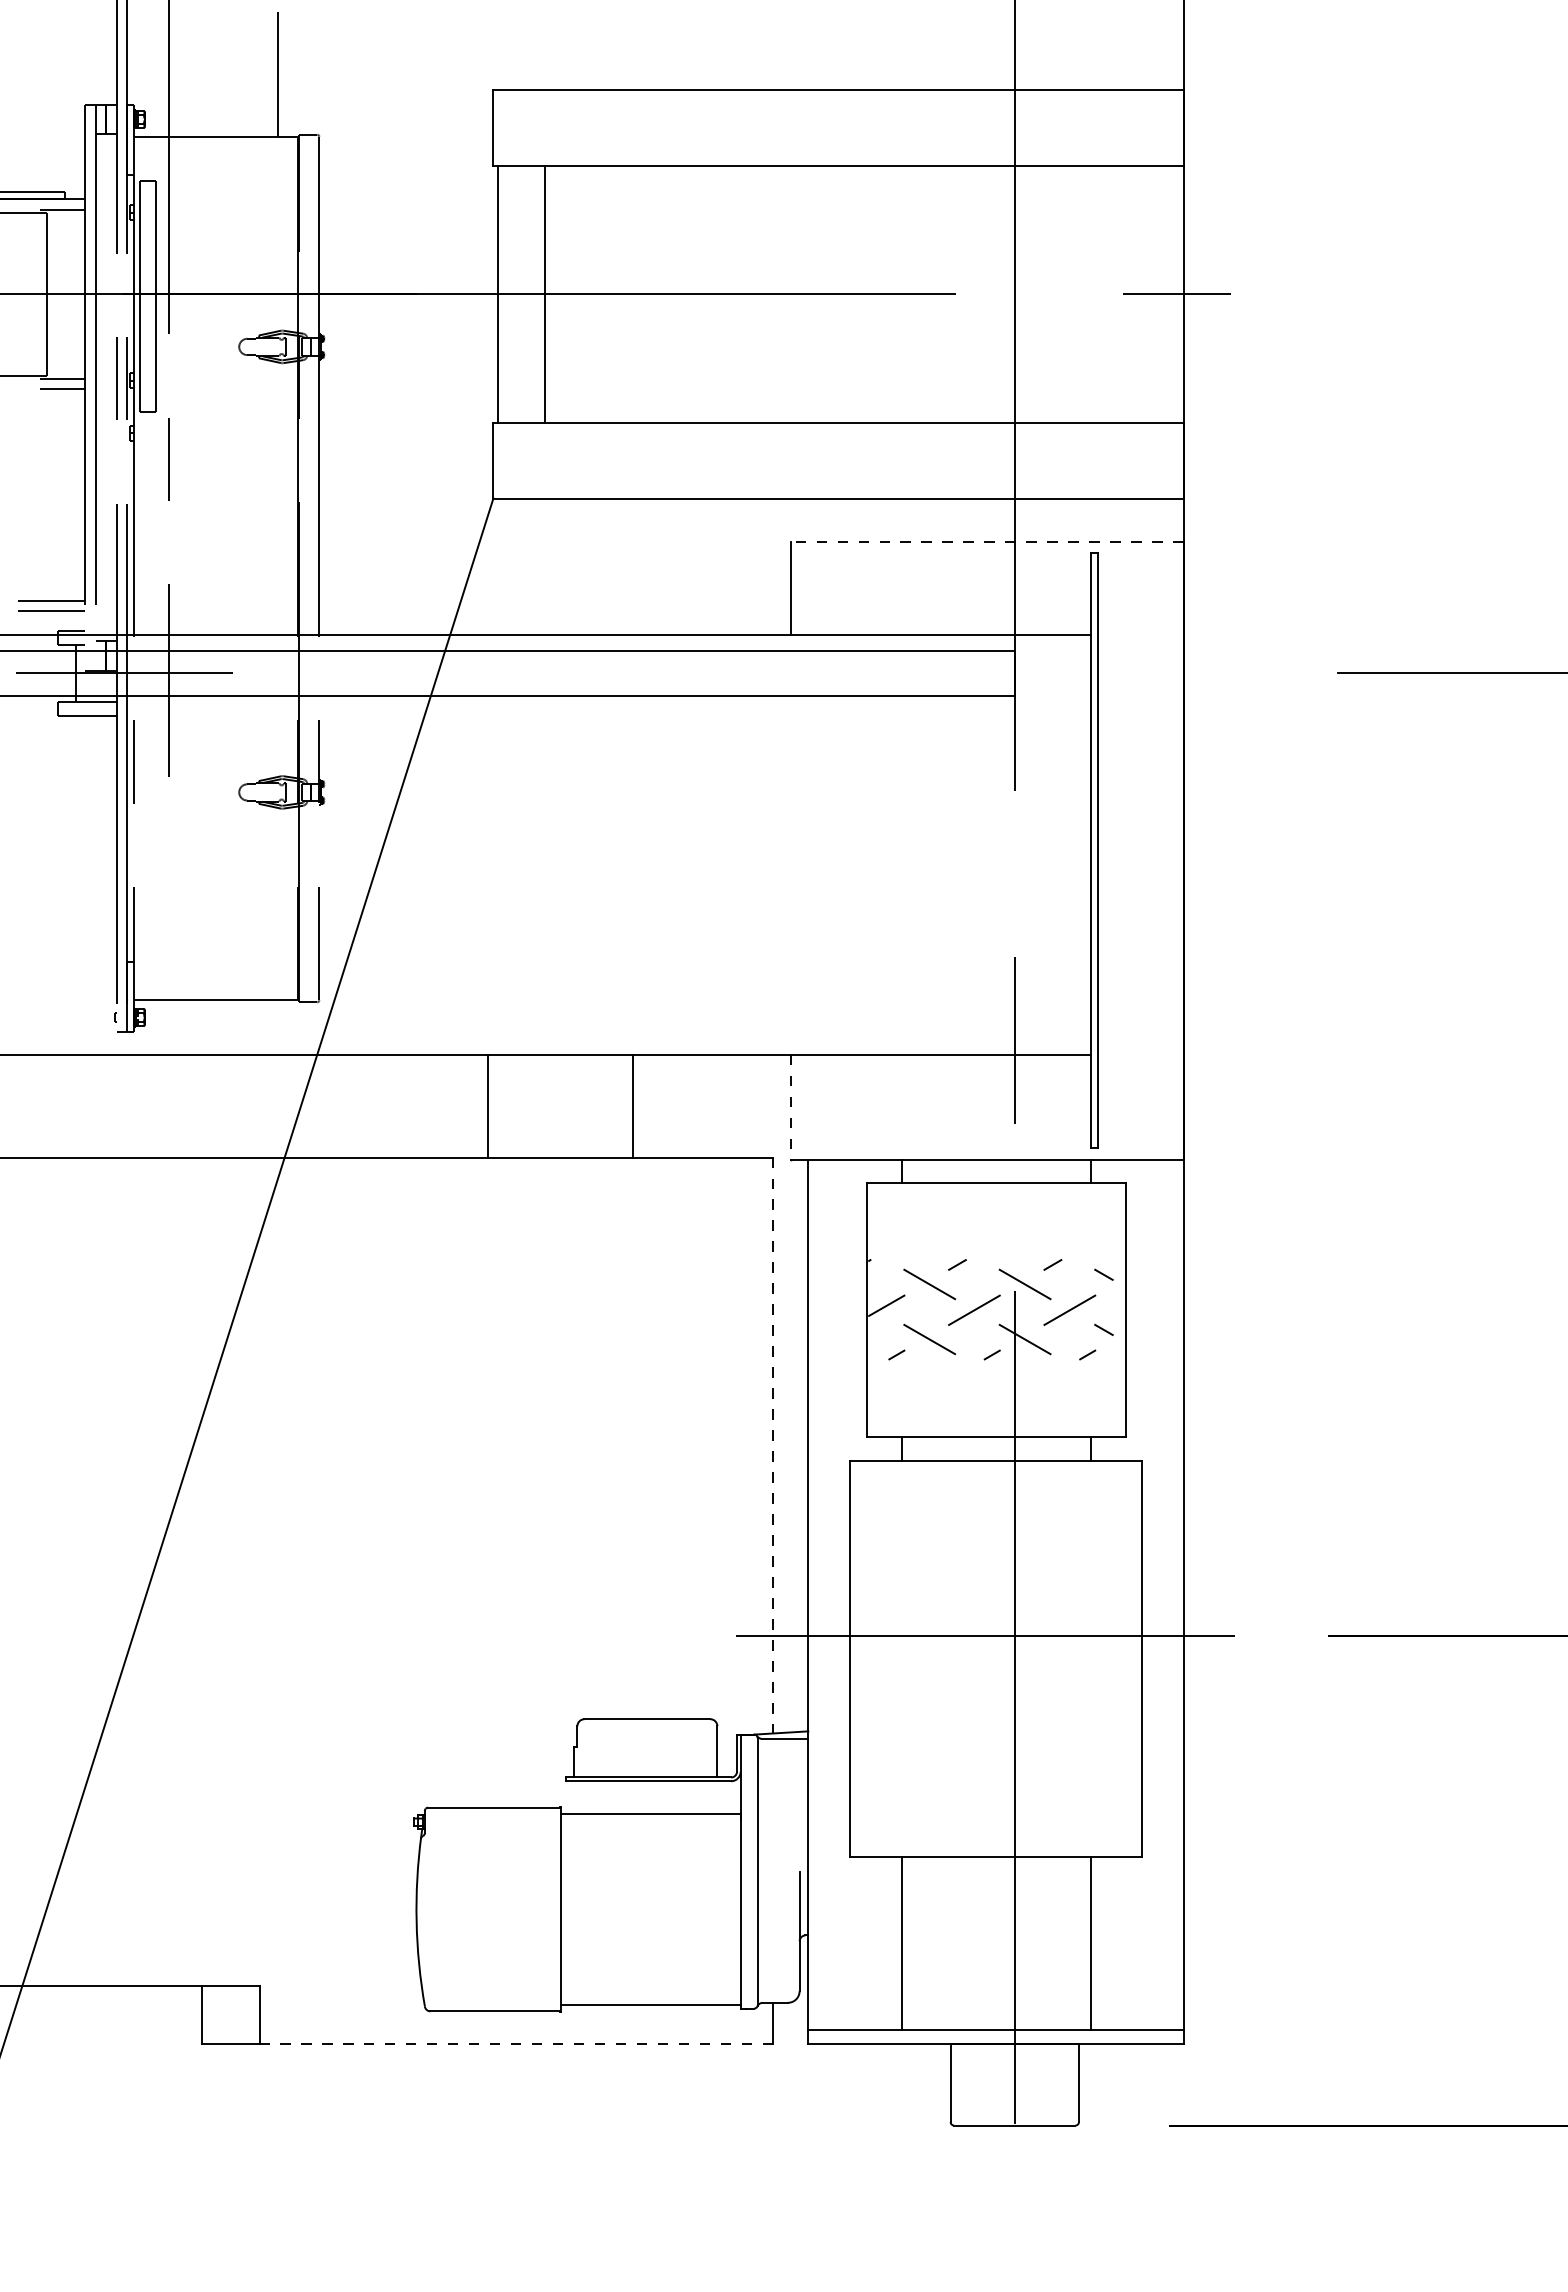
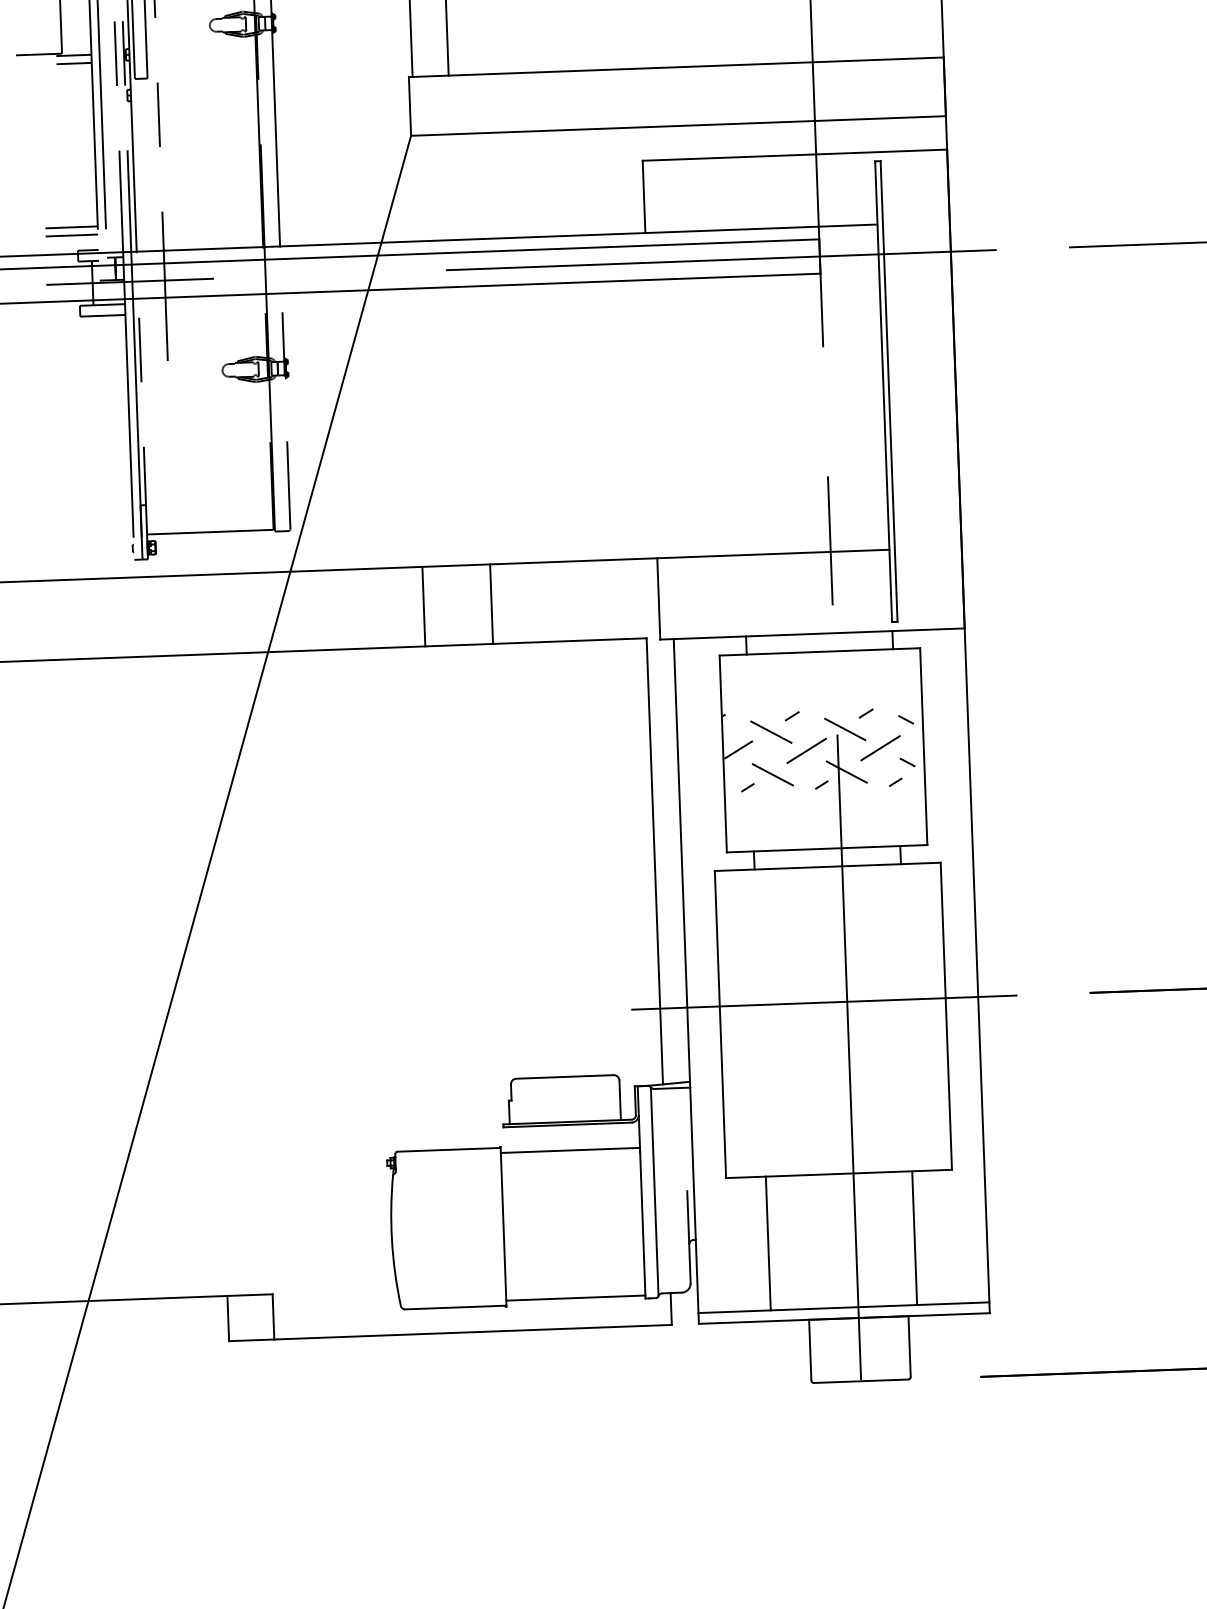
line: (987, 541) -> (794, 155), dashed -> solid
line: (887, 673) -> (721, 260), added
line: (633, 1105) -> (491, 603), moved
line: (790, 1107) -> (658, 599), dashed -> solid
line: (773, 1445) -> (654, 861), dashed -> solid
line: (516, 2043) -> (472, 1331), dashed -> solid

